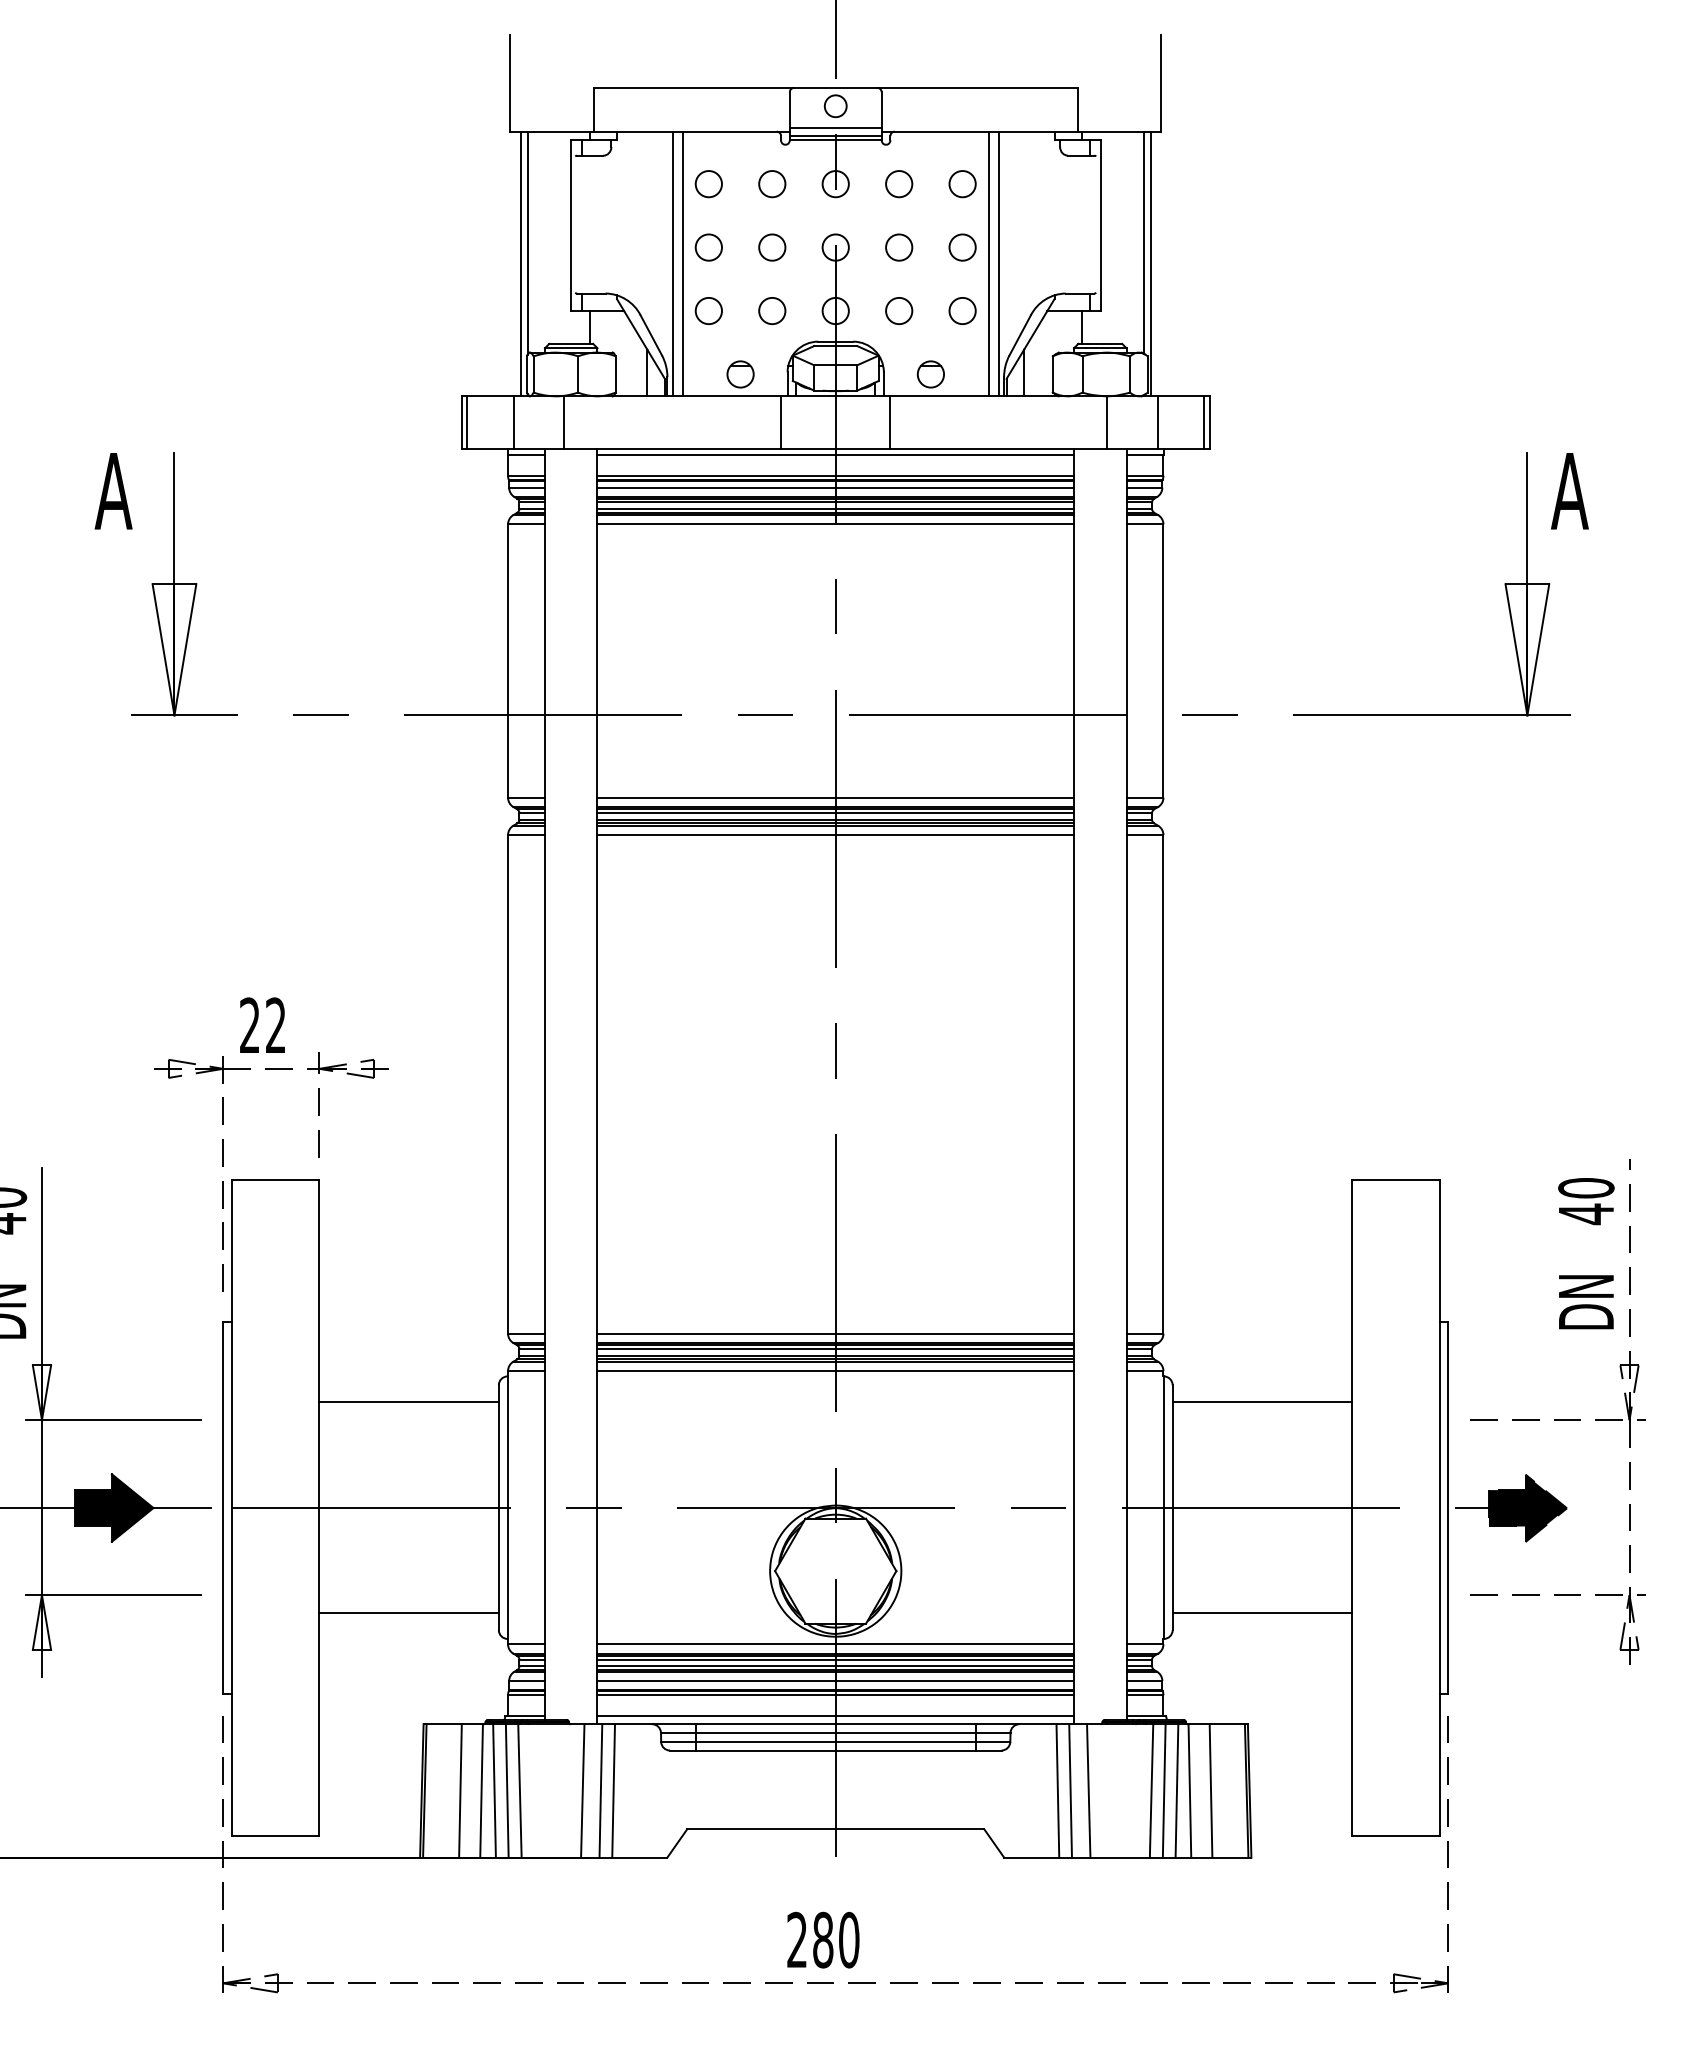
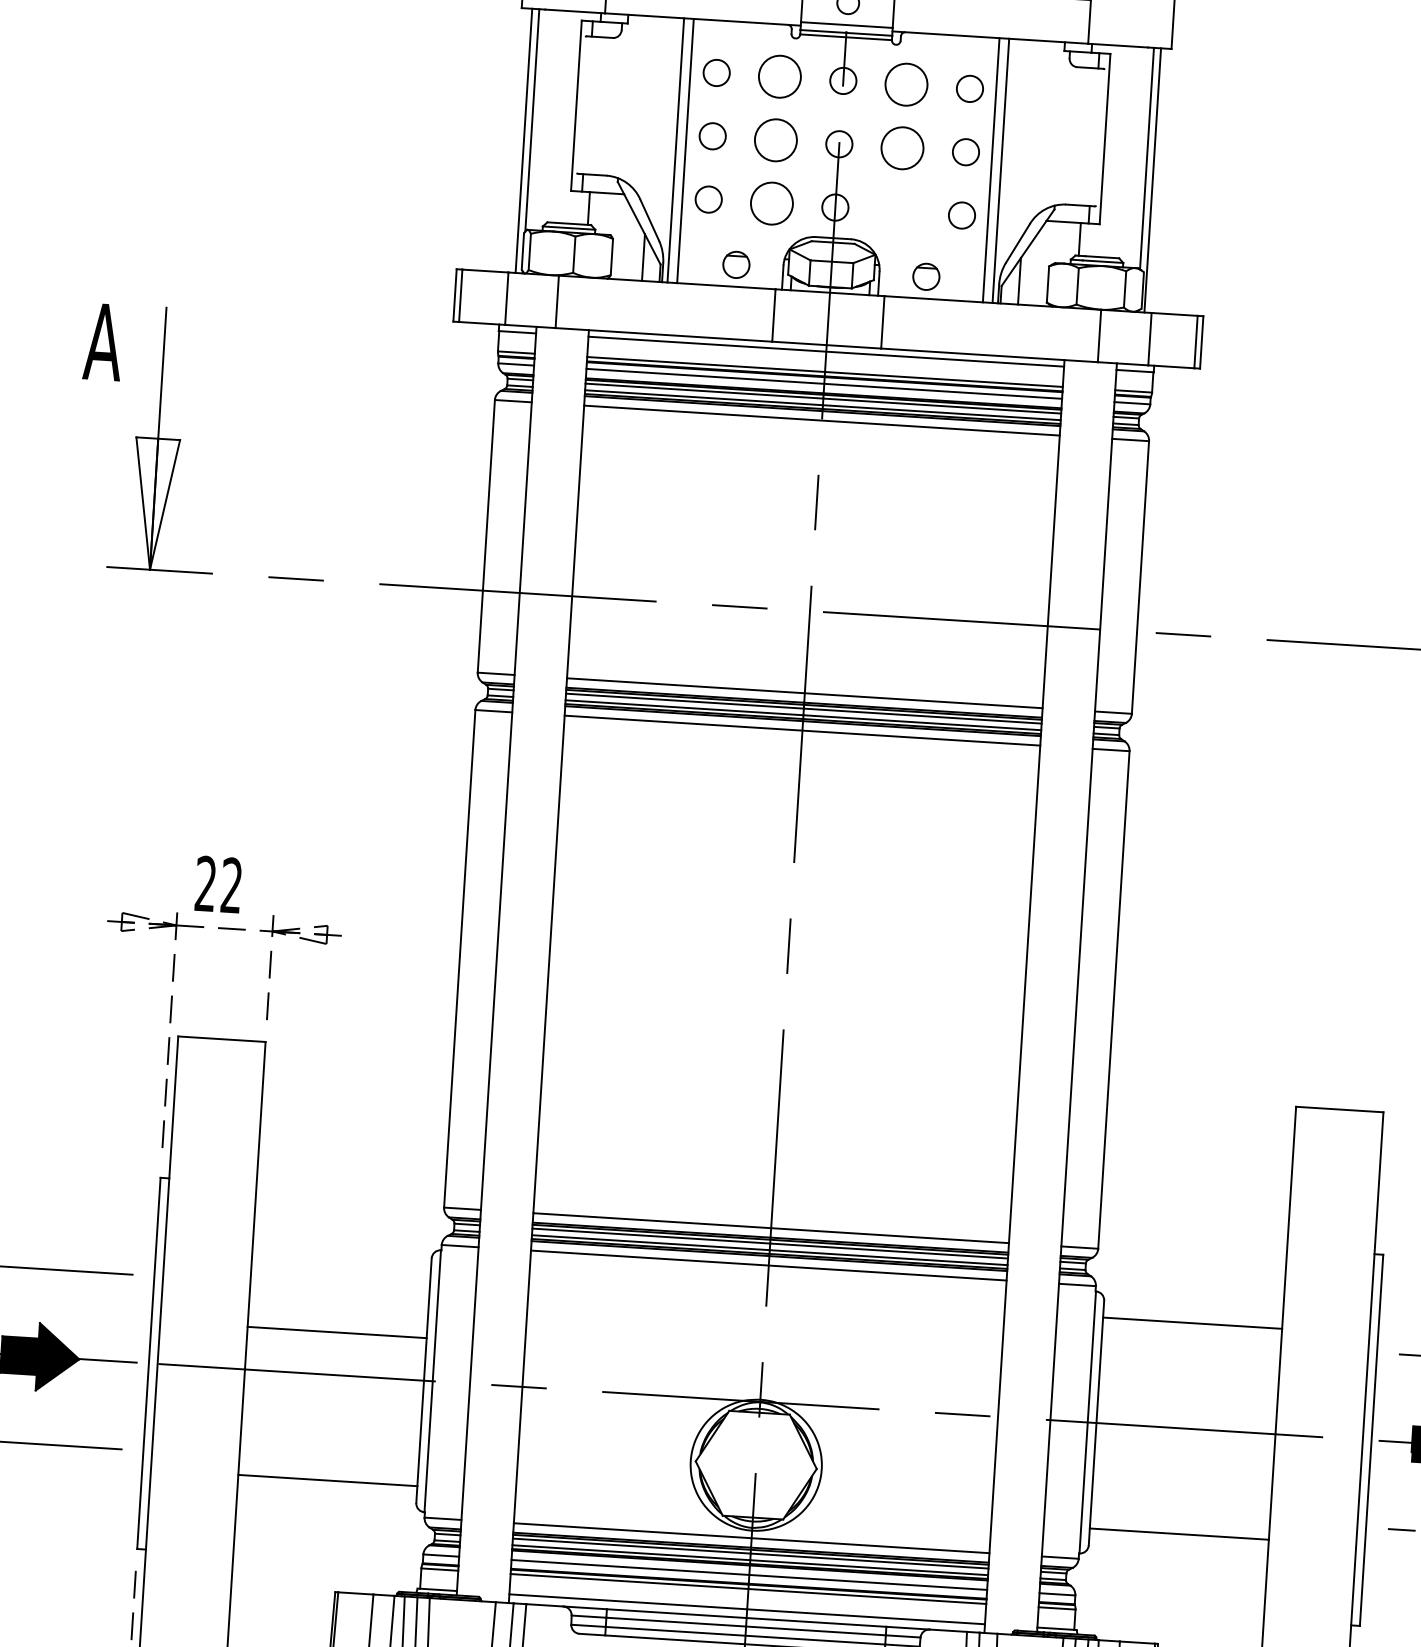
circle: (772, 184) -> (780, 77), size x1.6
circle: (899, 184) -> (906, 85), size x1.6
circle: (772, 247) -> (776, 140), size x1.6
circle: (899, 247) -> (902, 148), size x1.6
circle: (772, 310) -> (772, 203), size x1.6
circle: (899, 310) -> (899, 211), removed
line: (408, 1402) -> (336, 1332), moved

